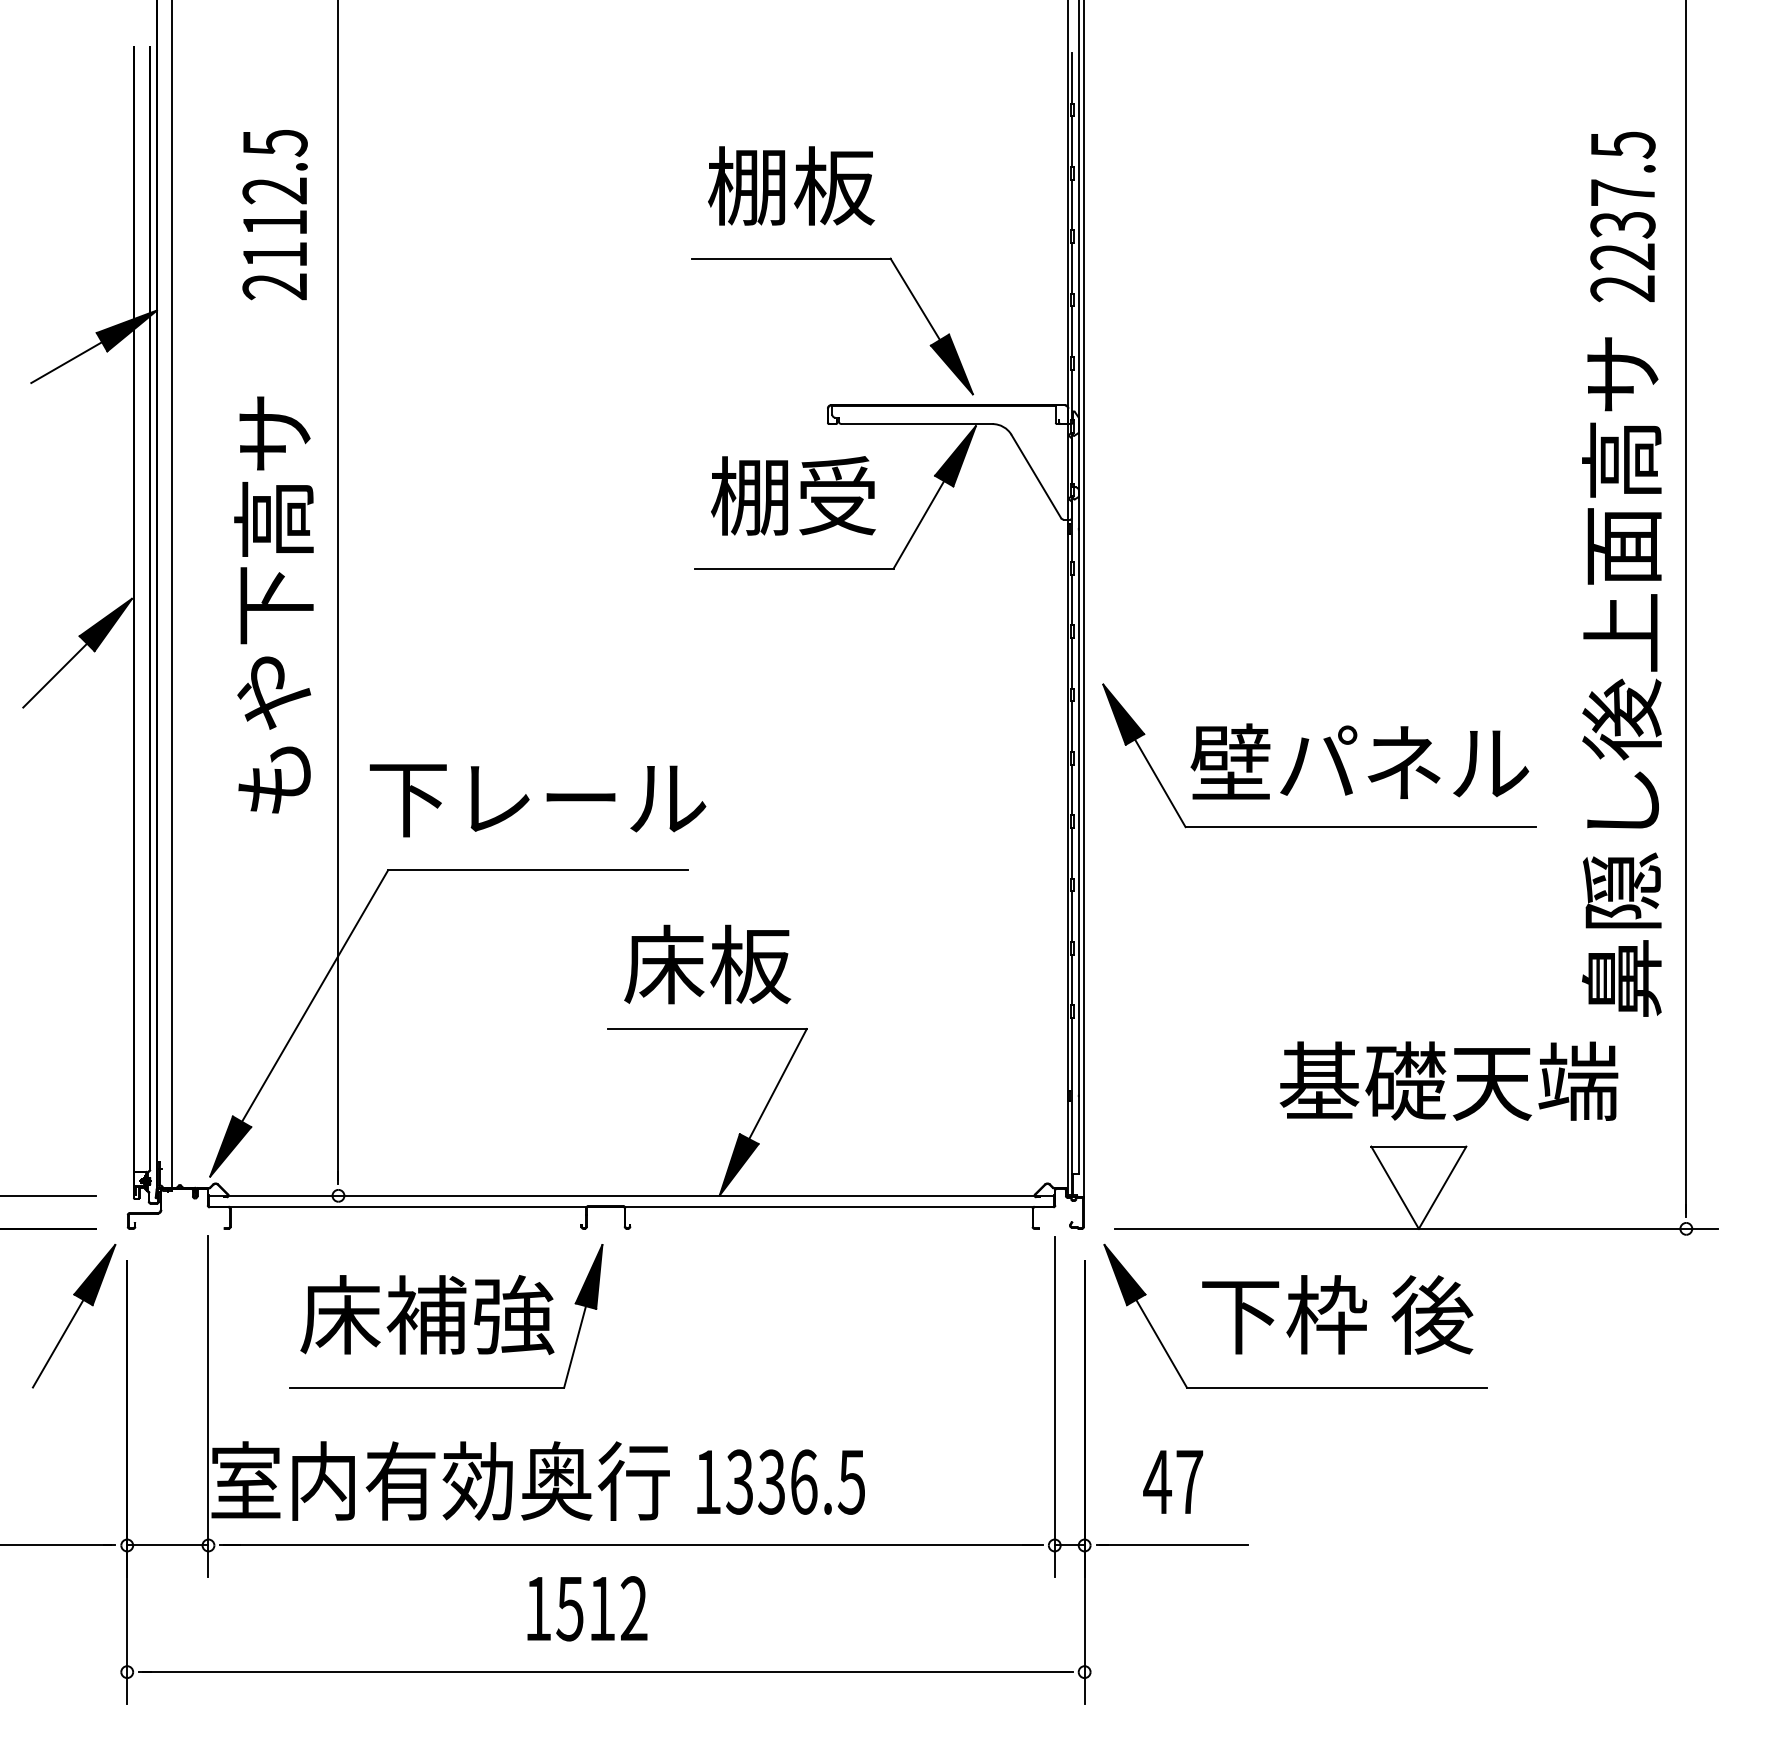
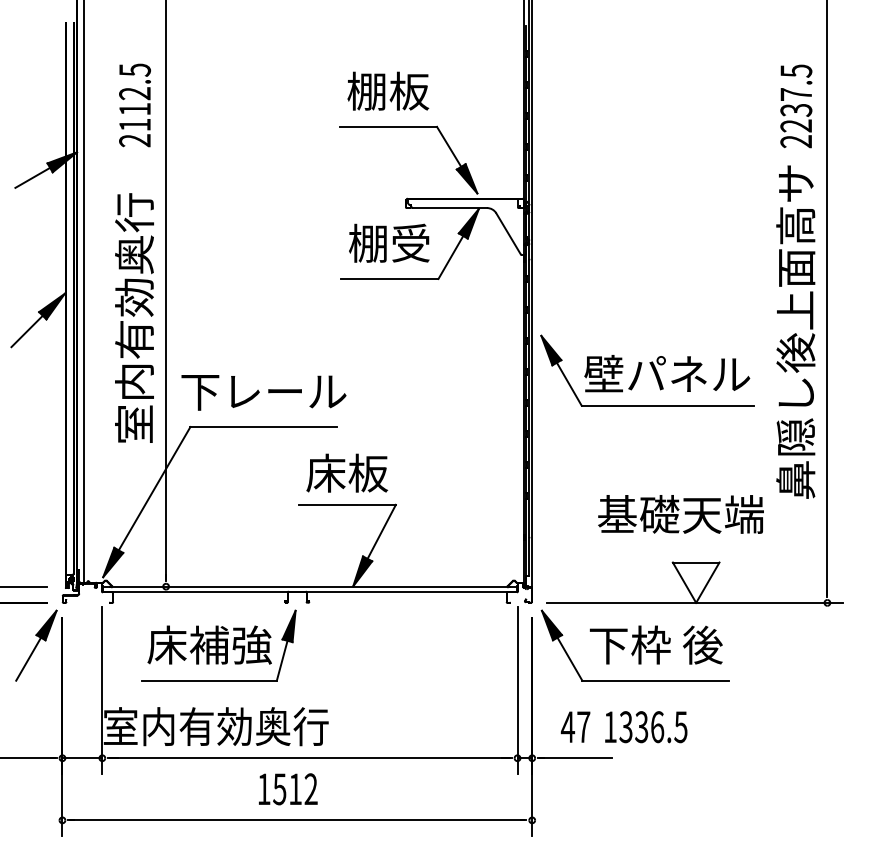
text: (274, 647) -> (134, 317), もや下高サ -> 室内有効奥行
text: (1448, 1081) -> (680, 514), moved
text: (781, 1482) -> (646, 727), moved

